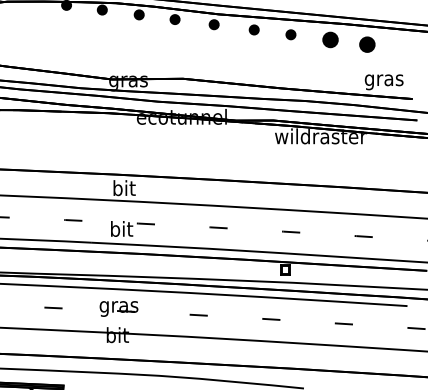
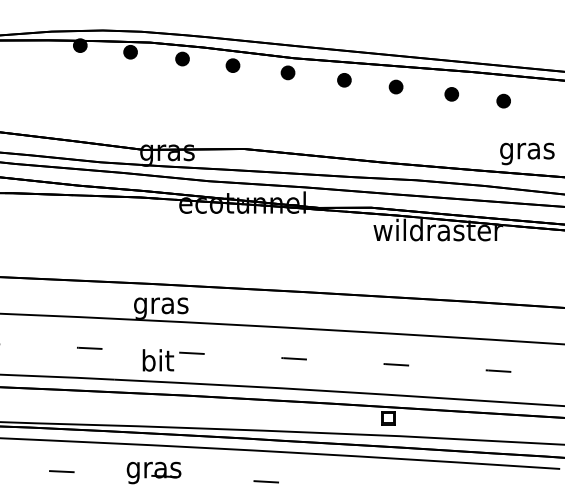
part: (330, 39) -> (451, 93), size x0.62
part: (367, 44) -> (503, 100), size x0.62
text: (123, 189) -> (160, 304), bit -> gras

